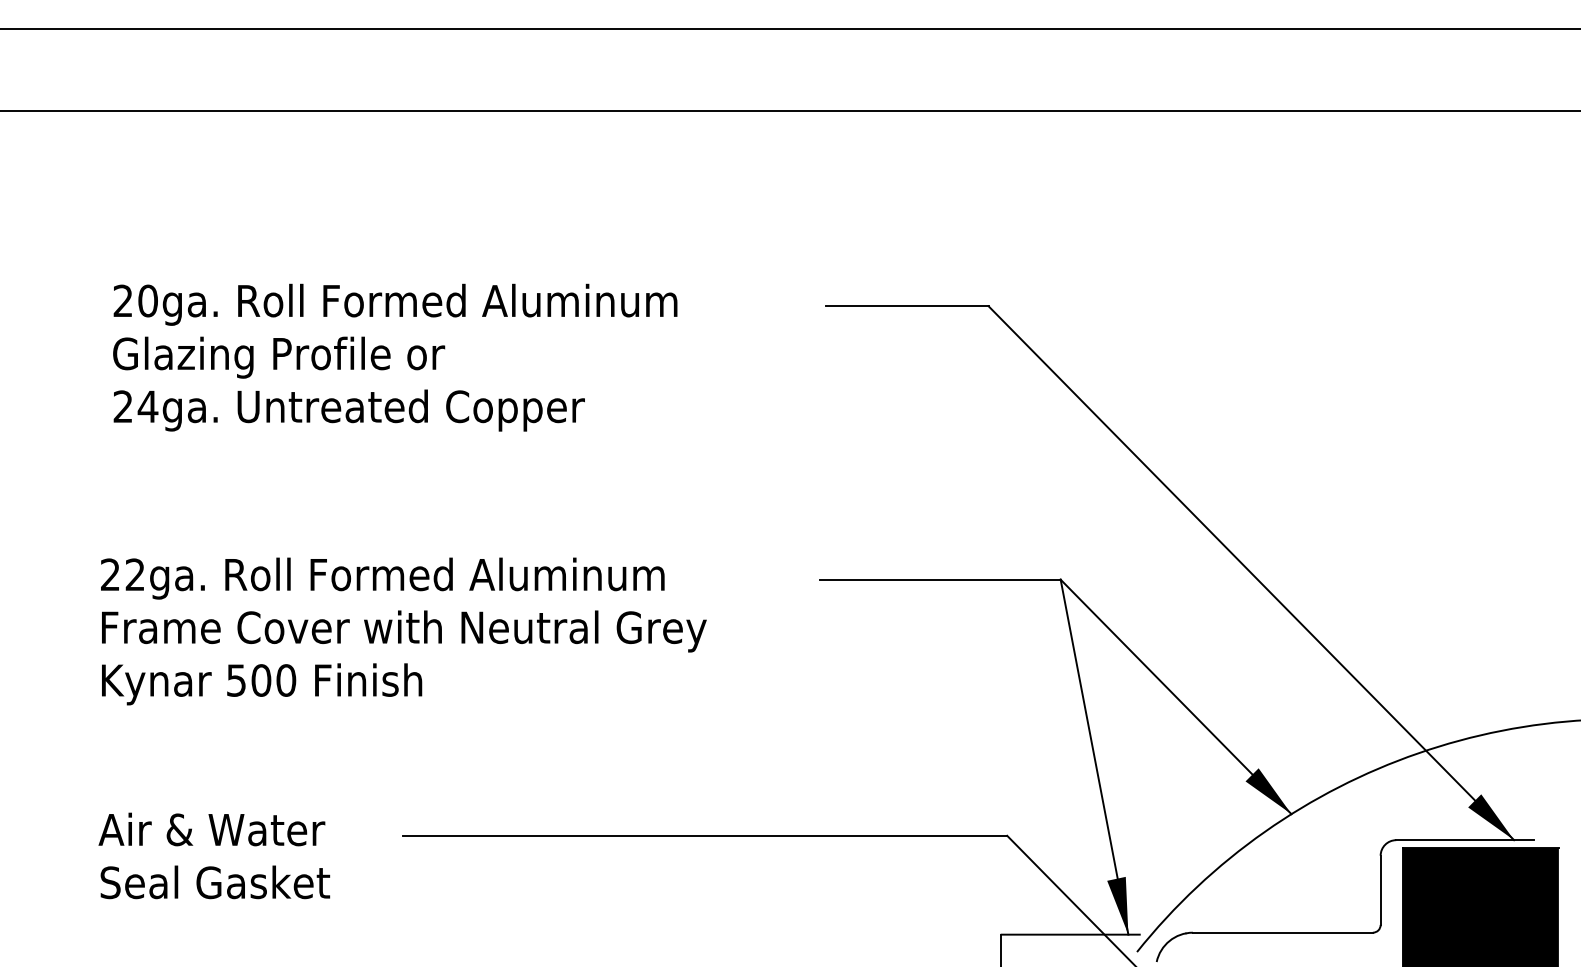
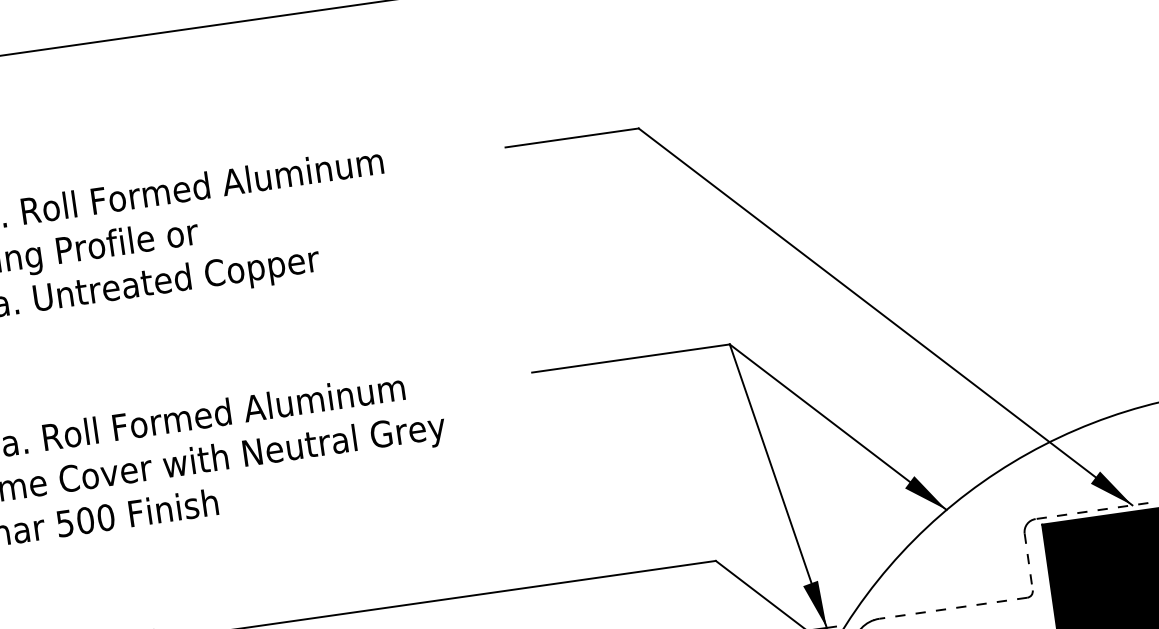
line: (1464, 840) -> (1091, 511), solid -> dashed
line: (1380, 890) -> (1028, 562), solid -> dashed
line: (1282, 932) -> (953, 608), solid -> dashed

